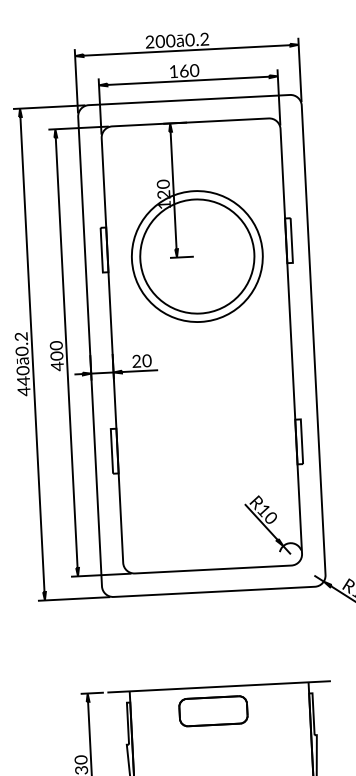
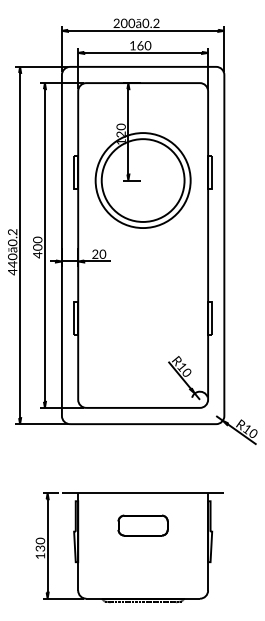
part: (212, 711) -> (142, 525), moved

